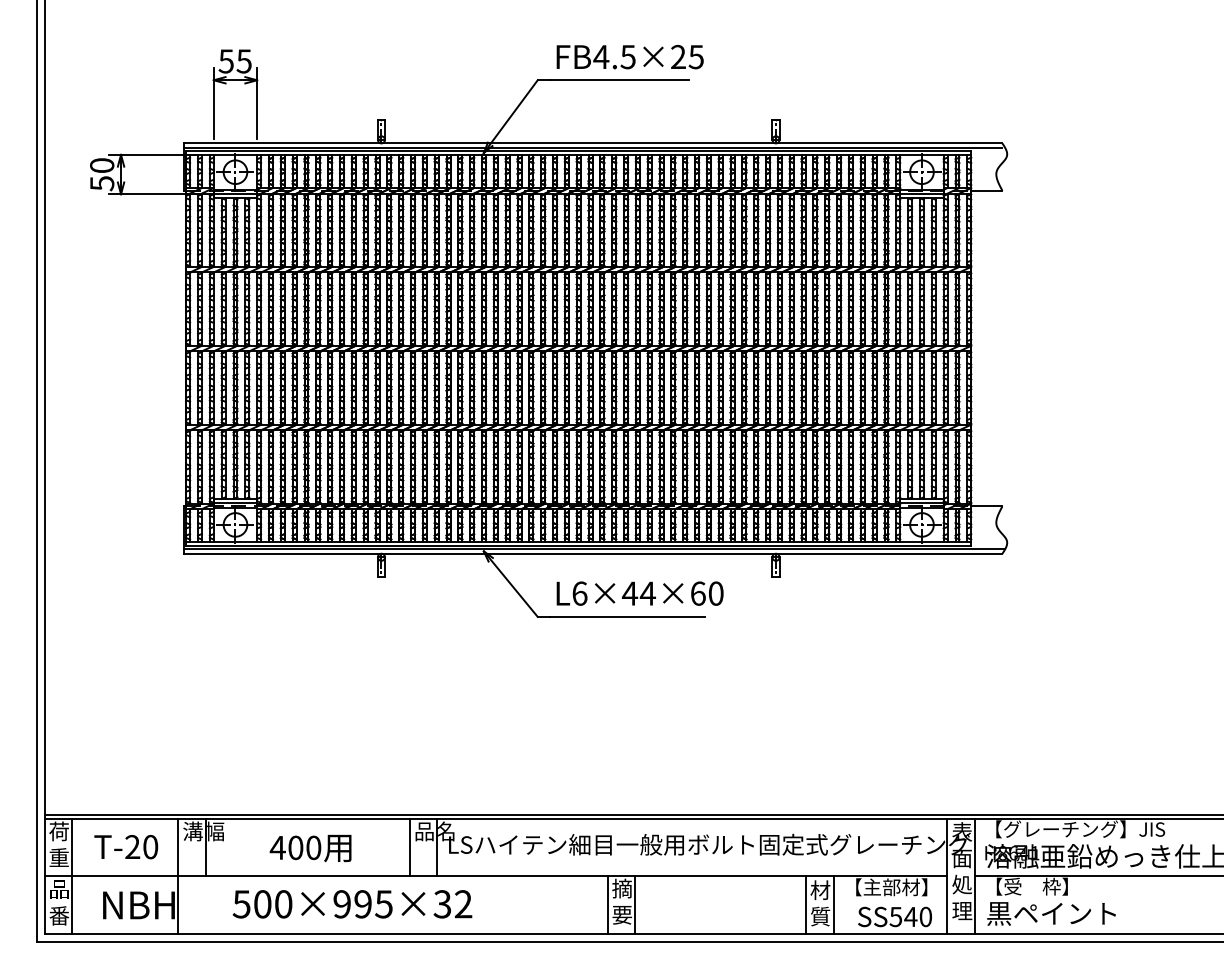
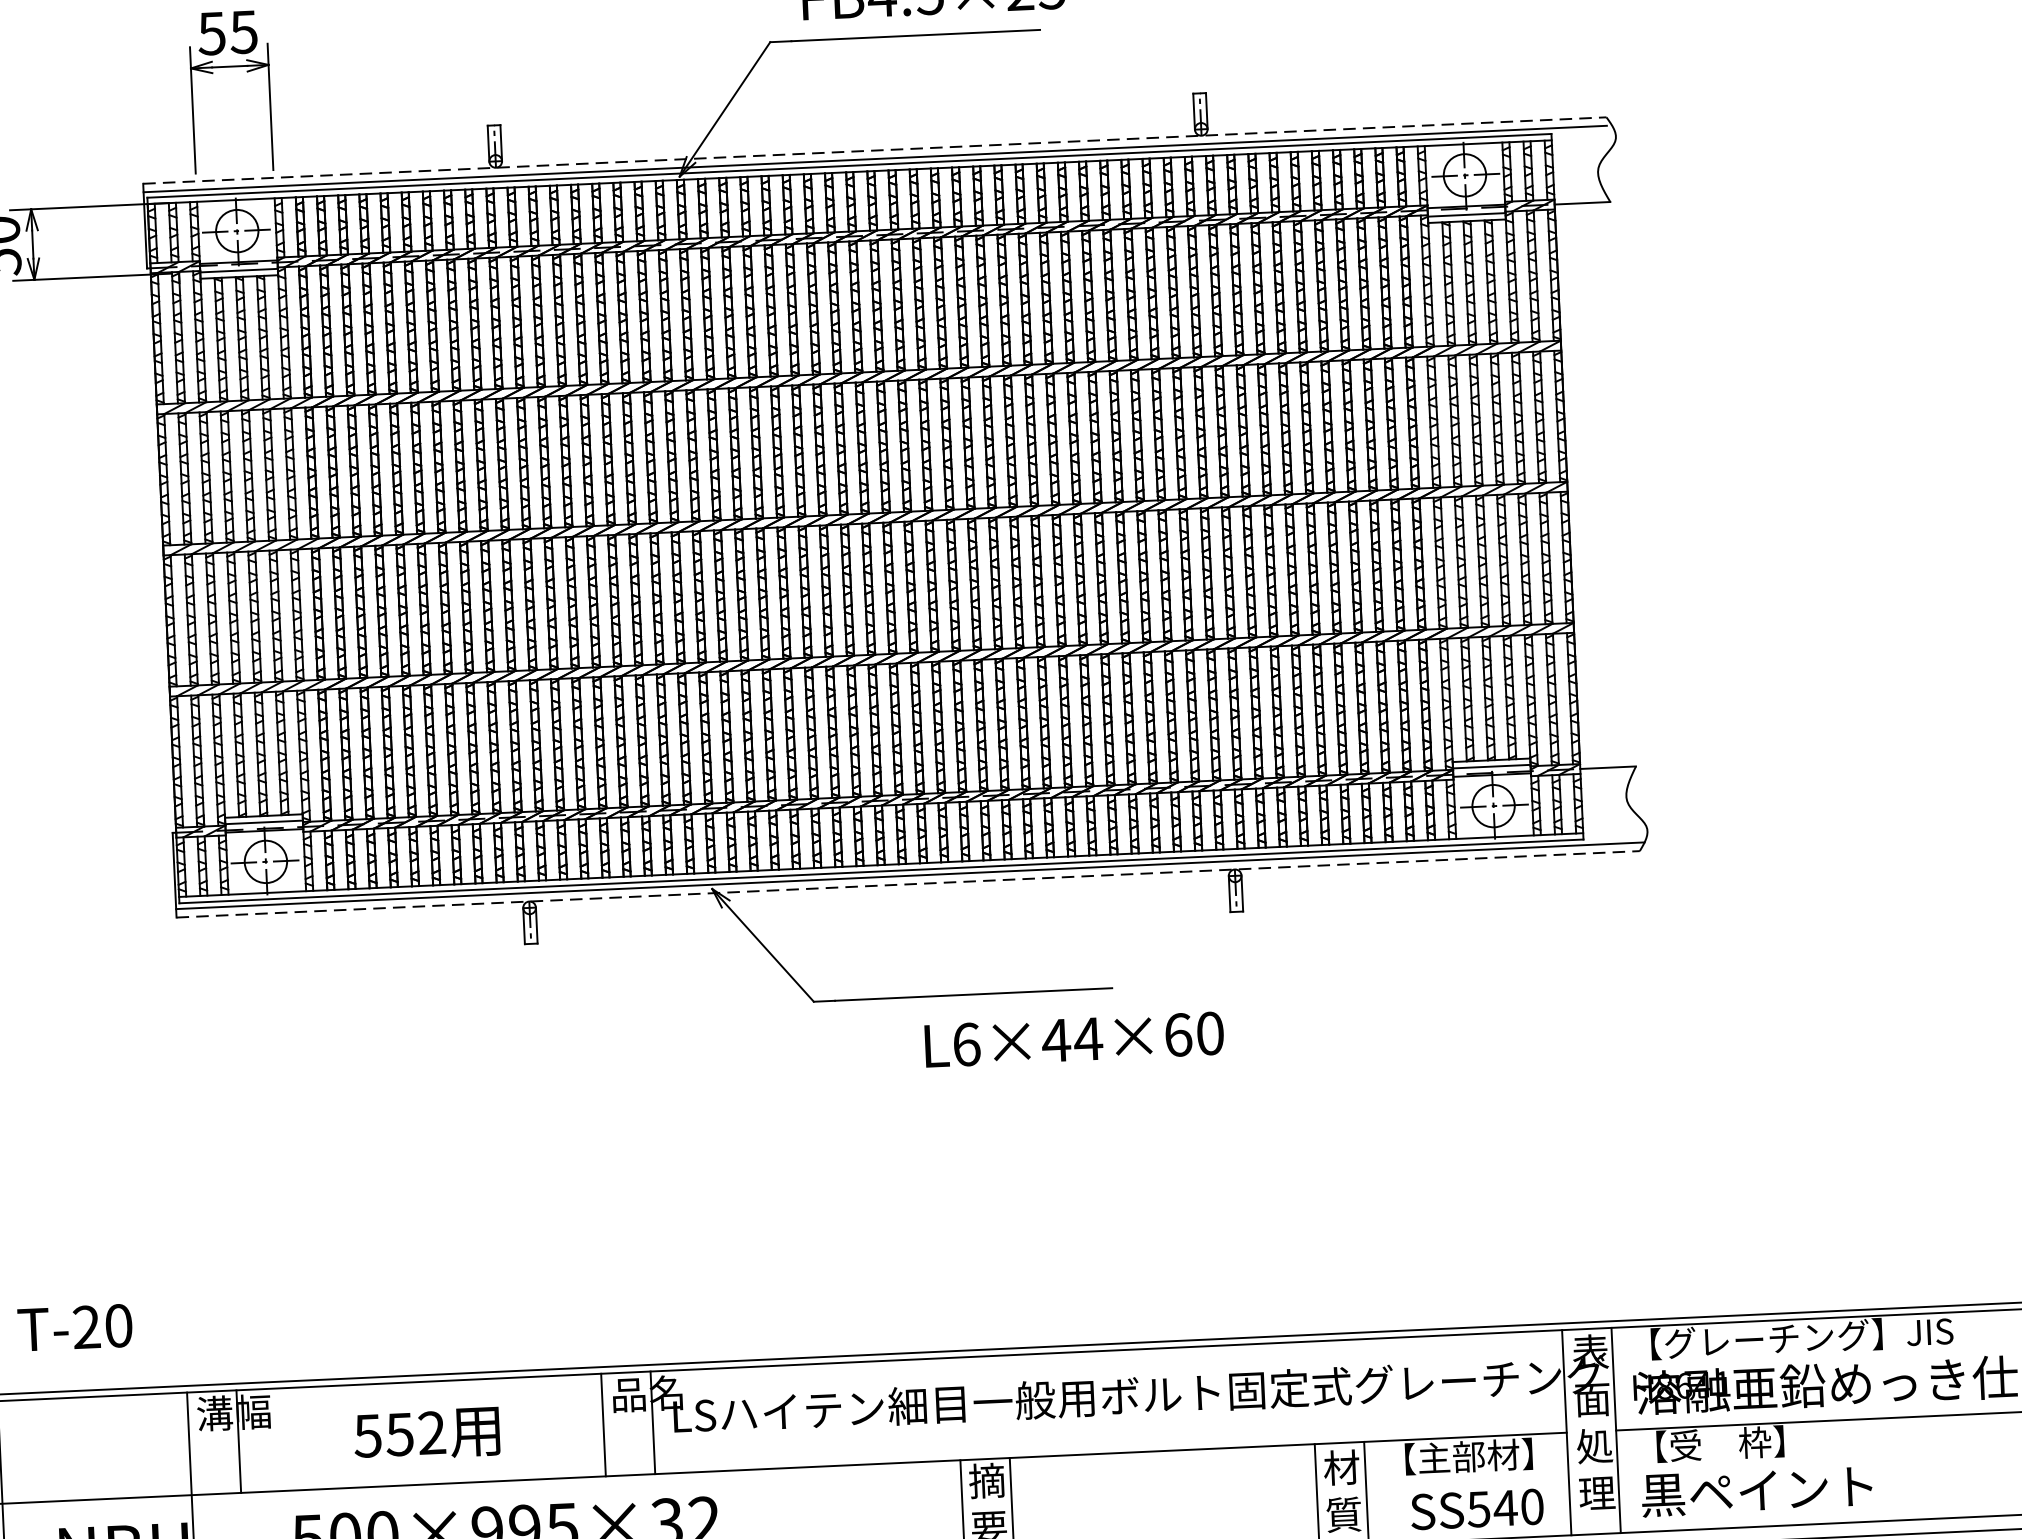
line: (593, 143) -> (875, 150), solid -> dashed
line: (593, 553) -> (908, 883), solid -> dashed
text: (639, 593) -> (1073, 1039), moved
text: (126, 847) -> (75, 1328), moved
text: (295, 847) -> (399, 1433), 400 -> 552

